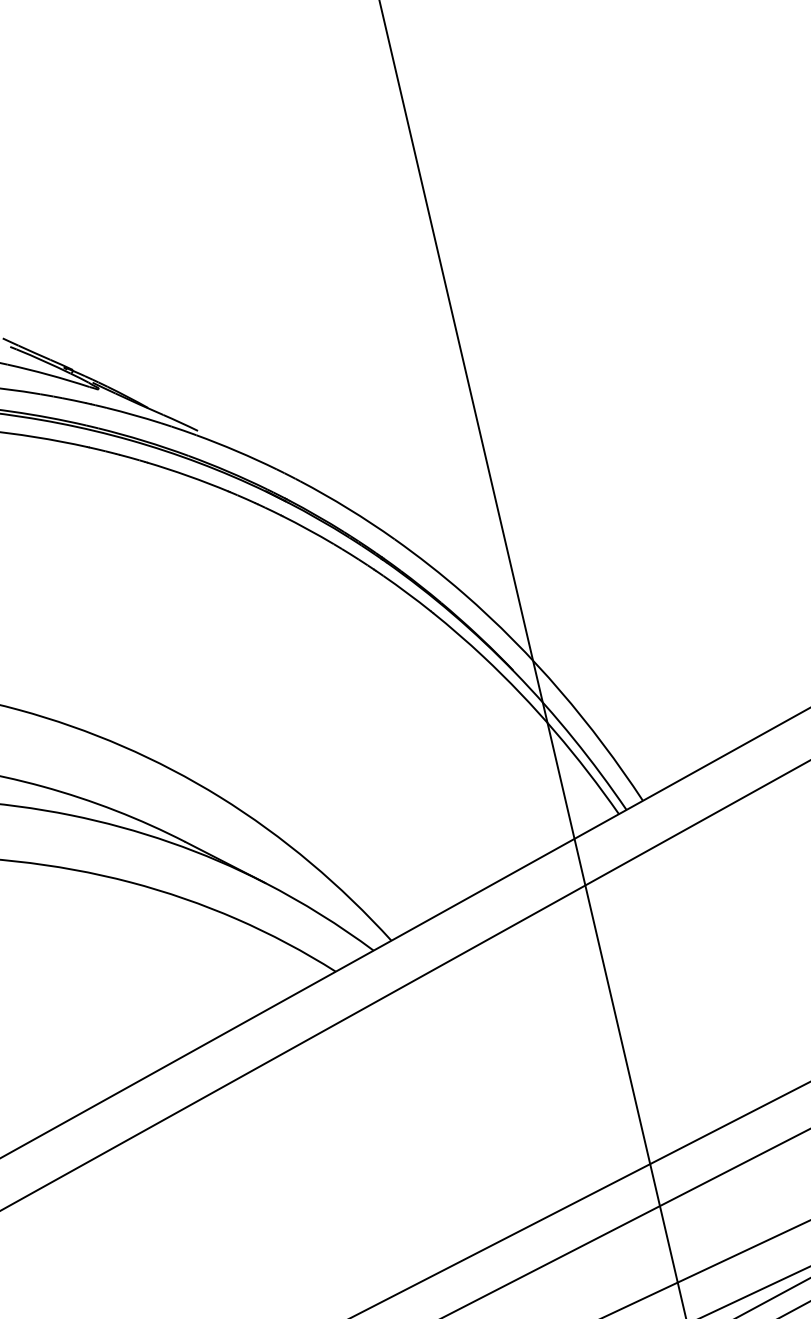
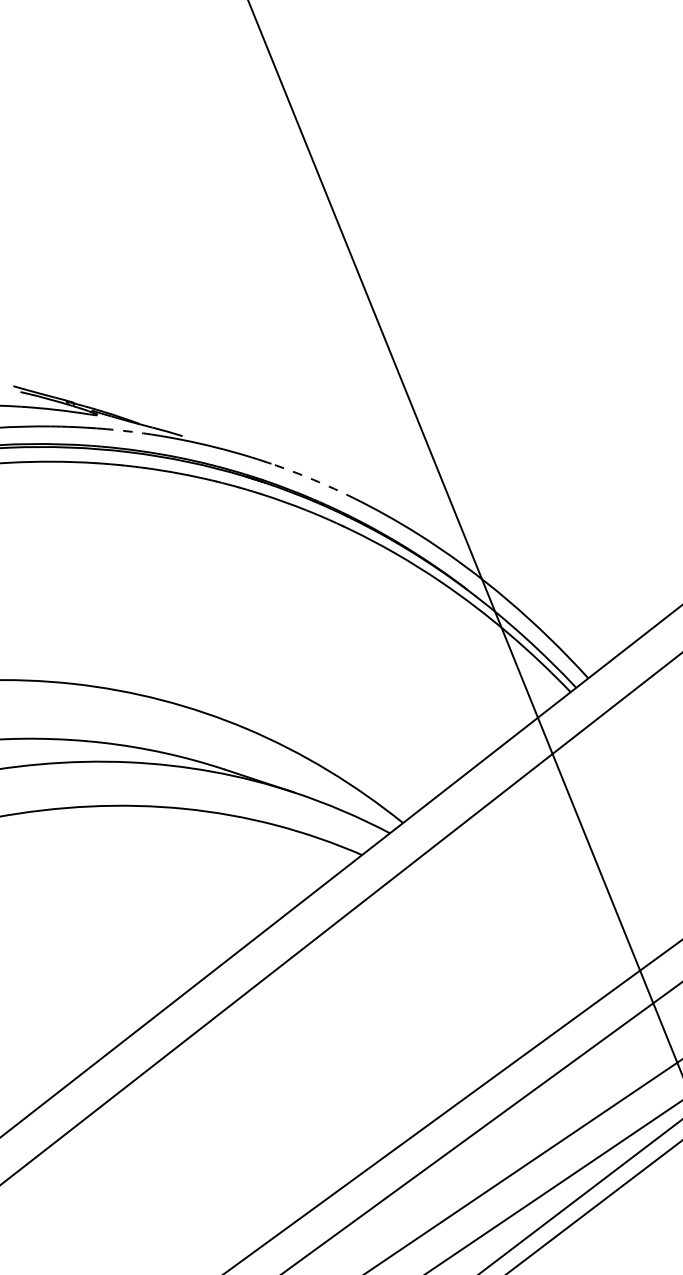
arc: (134, 415) -> (129, 431), solid -> dashed
arc: (348, 508) -> (313, 479), solid -> dashed

